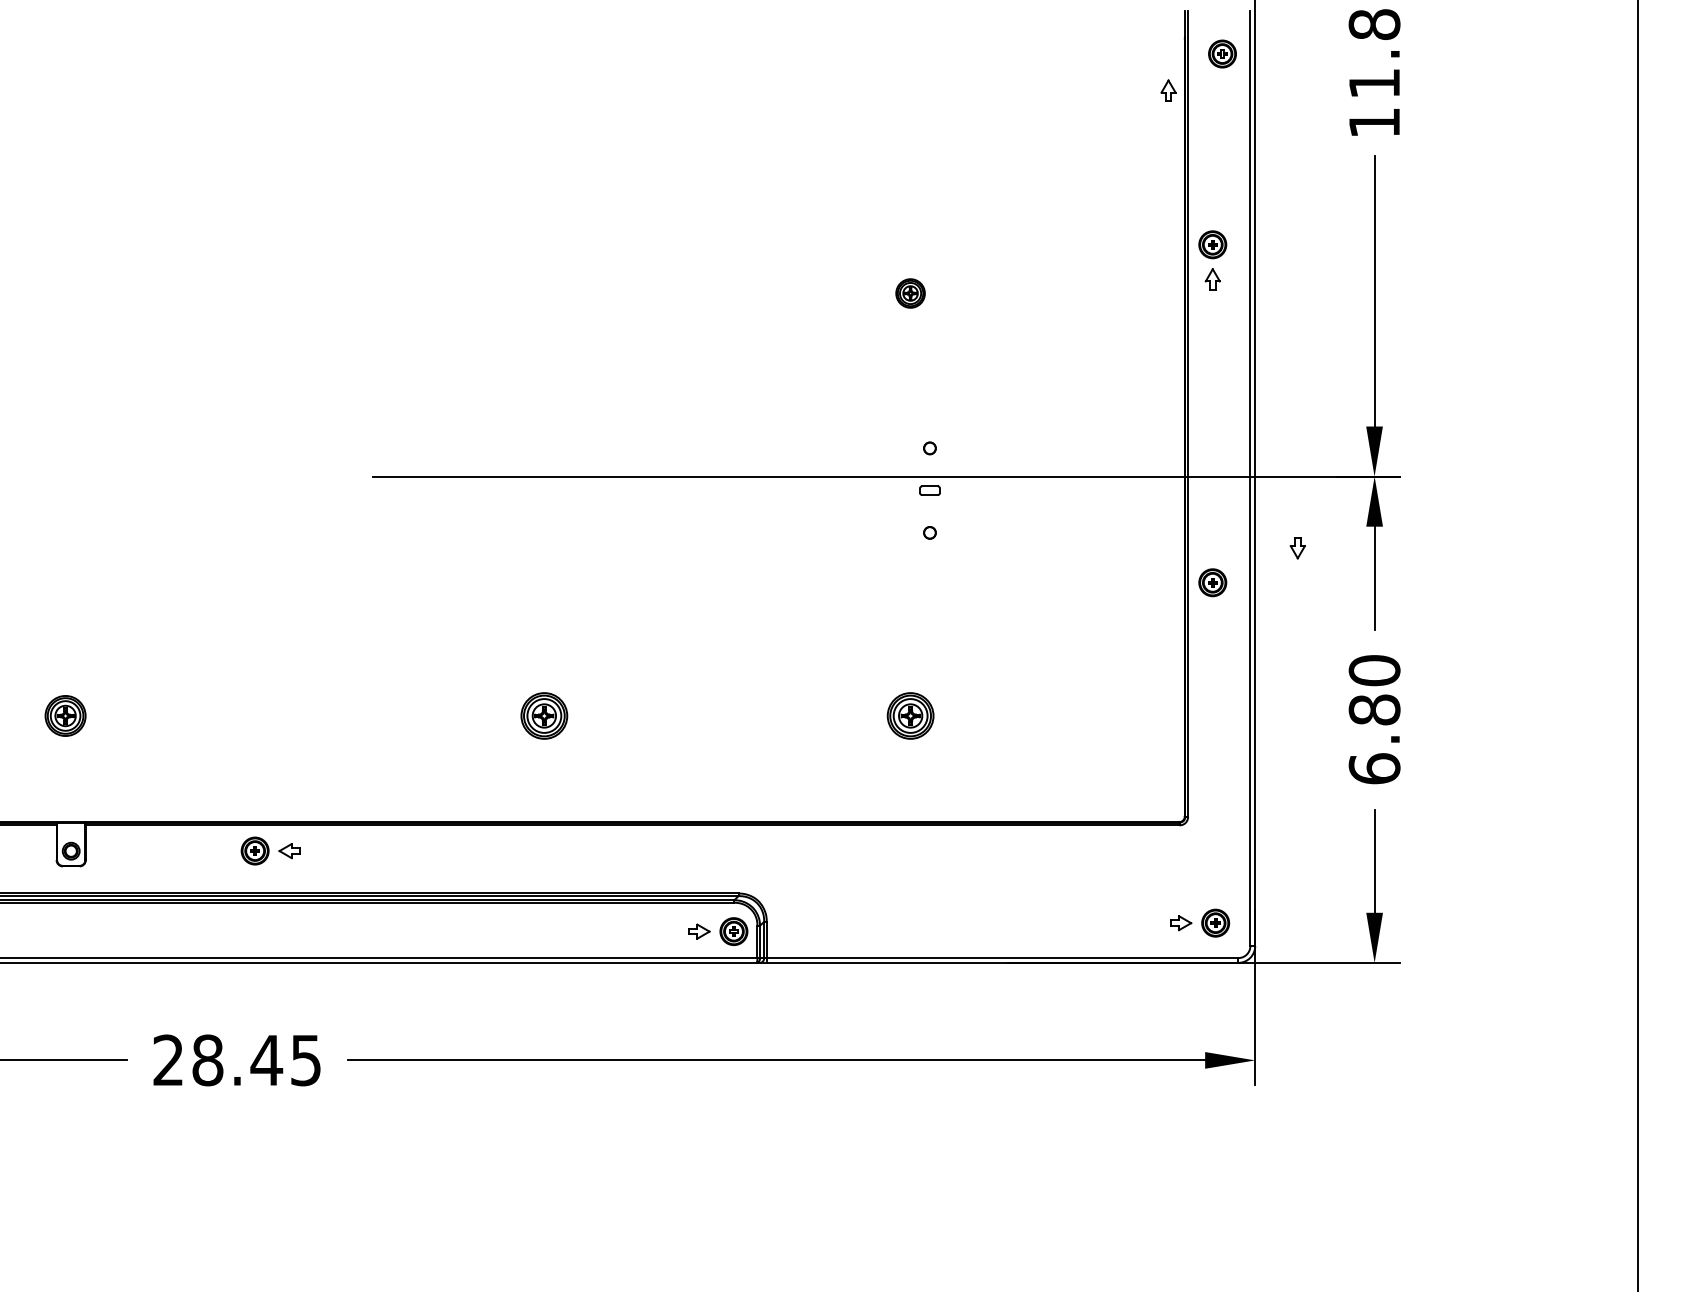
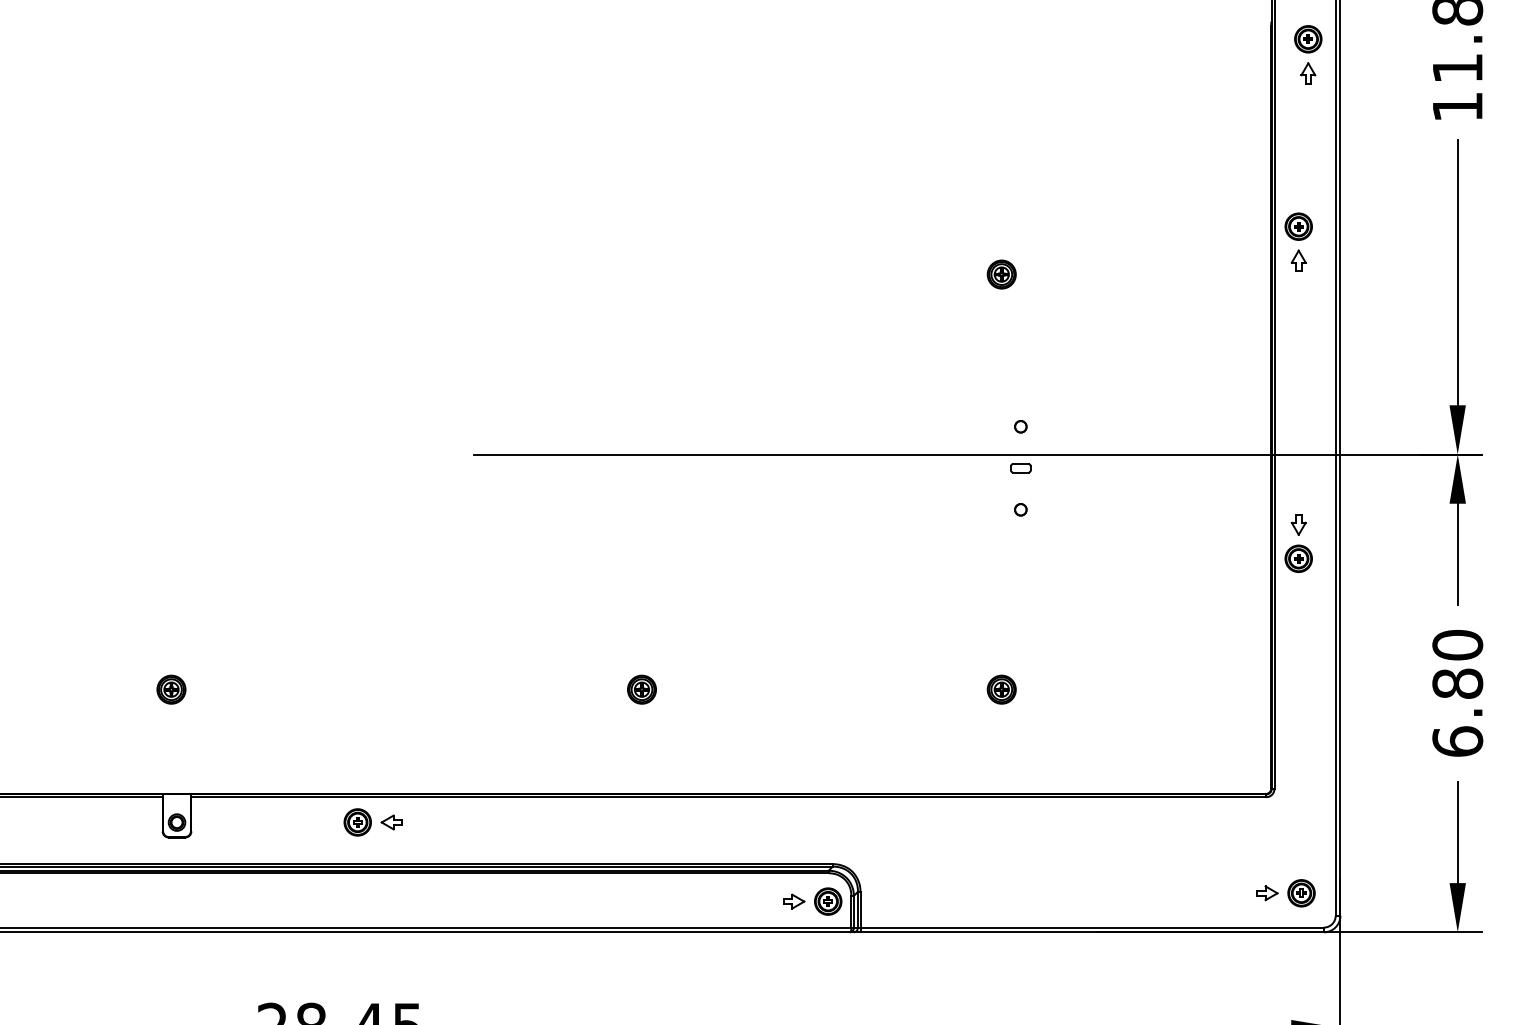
part: (1168, 90) -> (1308, 73), moved
part: (1297, 548) -> (1298, 525), moved
part: (65, 715) -> (171, 689), size x0.71
part: (544, 715) -> (642, 689), size x0.62
part: (910, 715) -> (1001, 689), size x0.62

